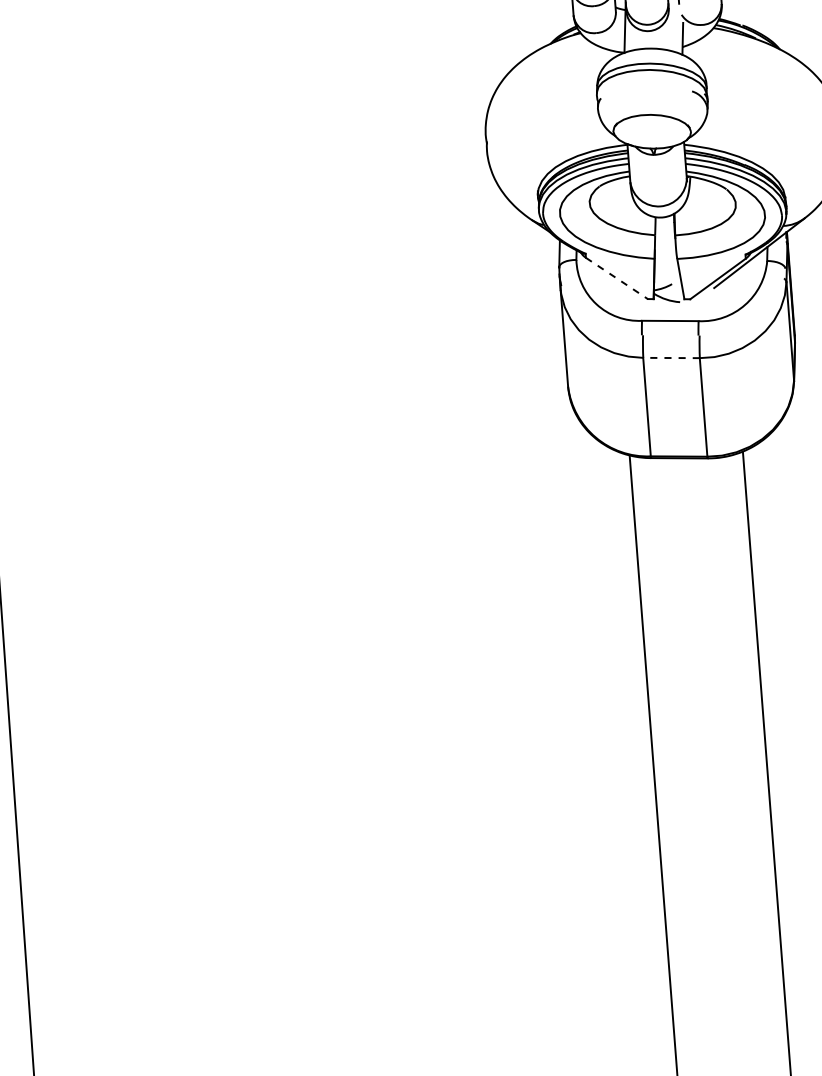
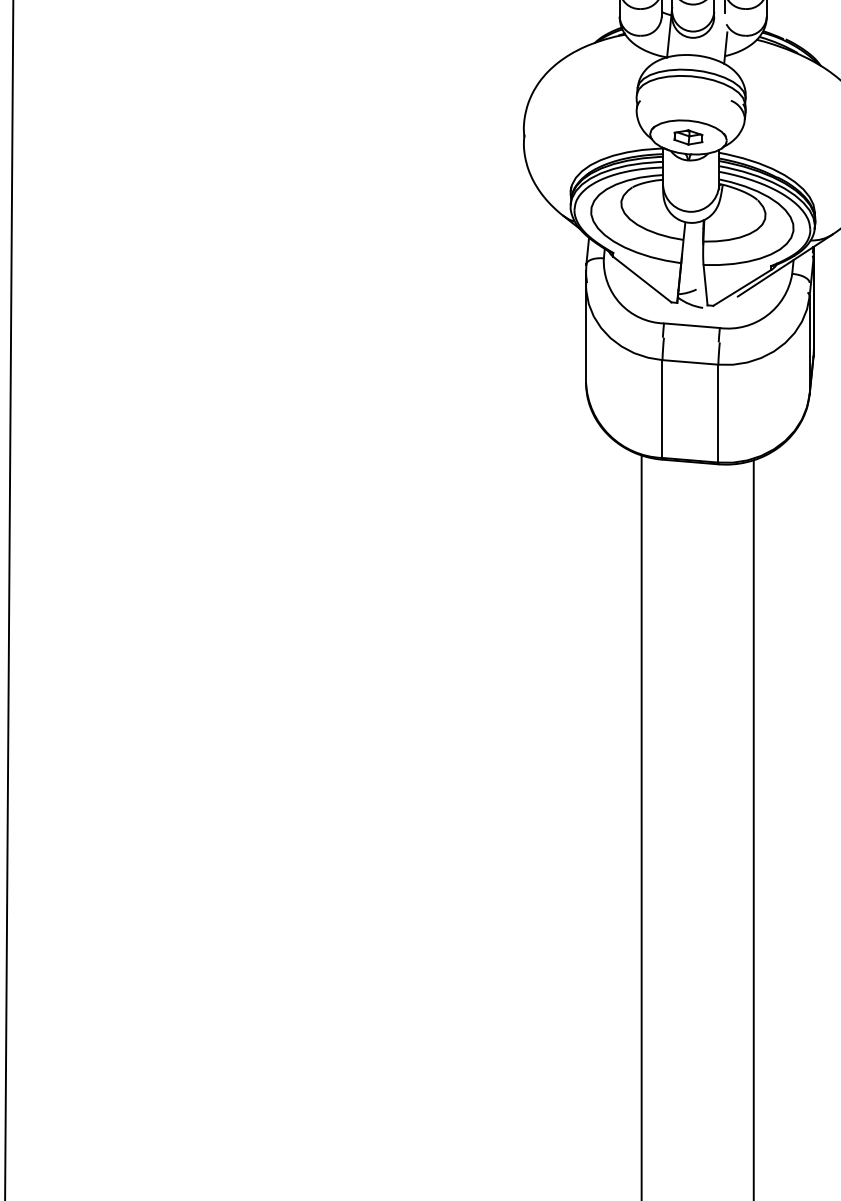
part: (652, 131) -> (688, 137), added
line: (616, 278) -> (642, 279), dashed -> solid
line: (670, 358) -> (689, 362), dashed -> solid

